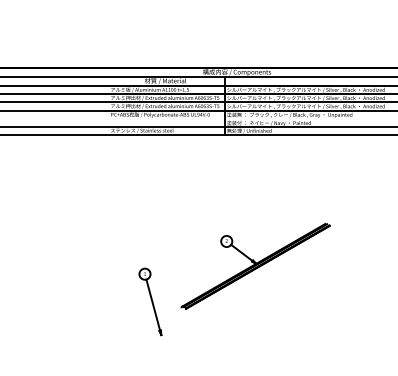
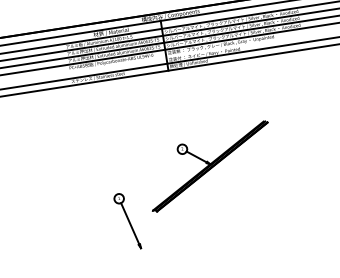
part: (255, 266) -> (210, 166), moved

